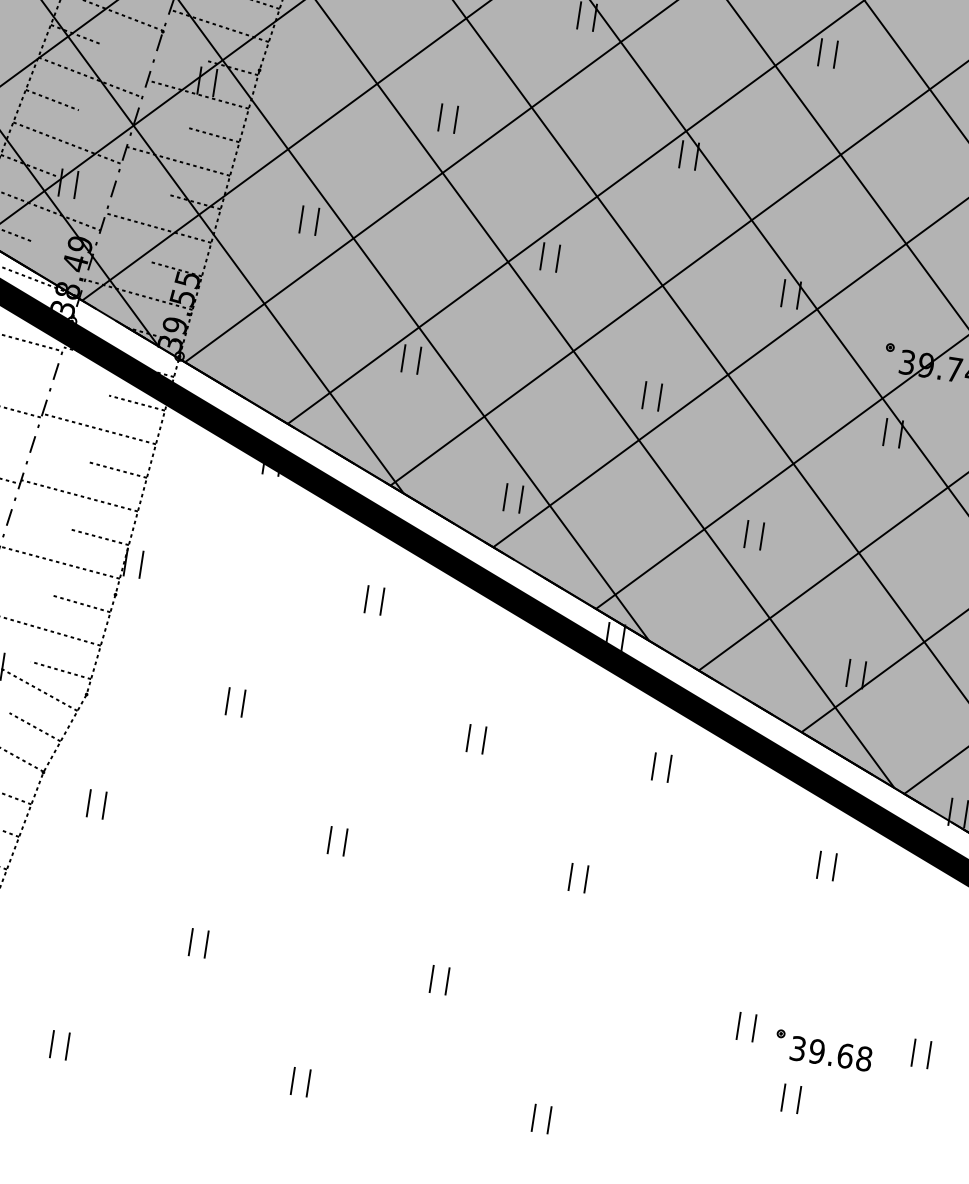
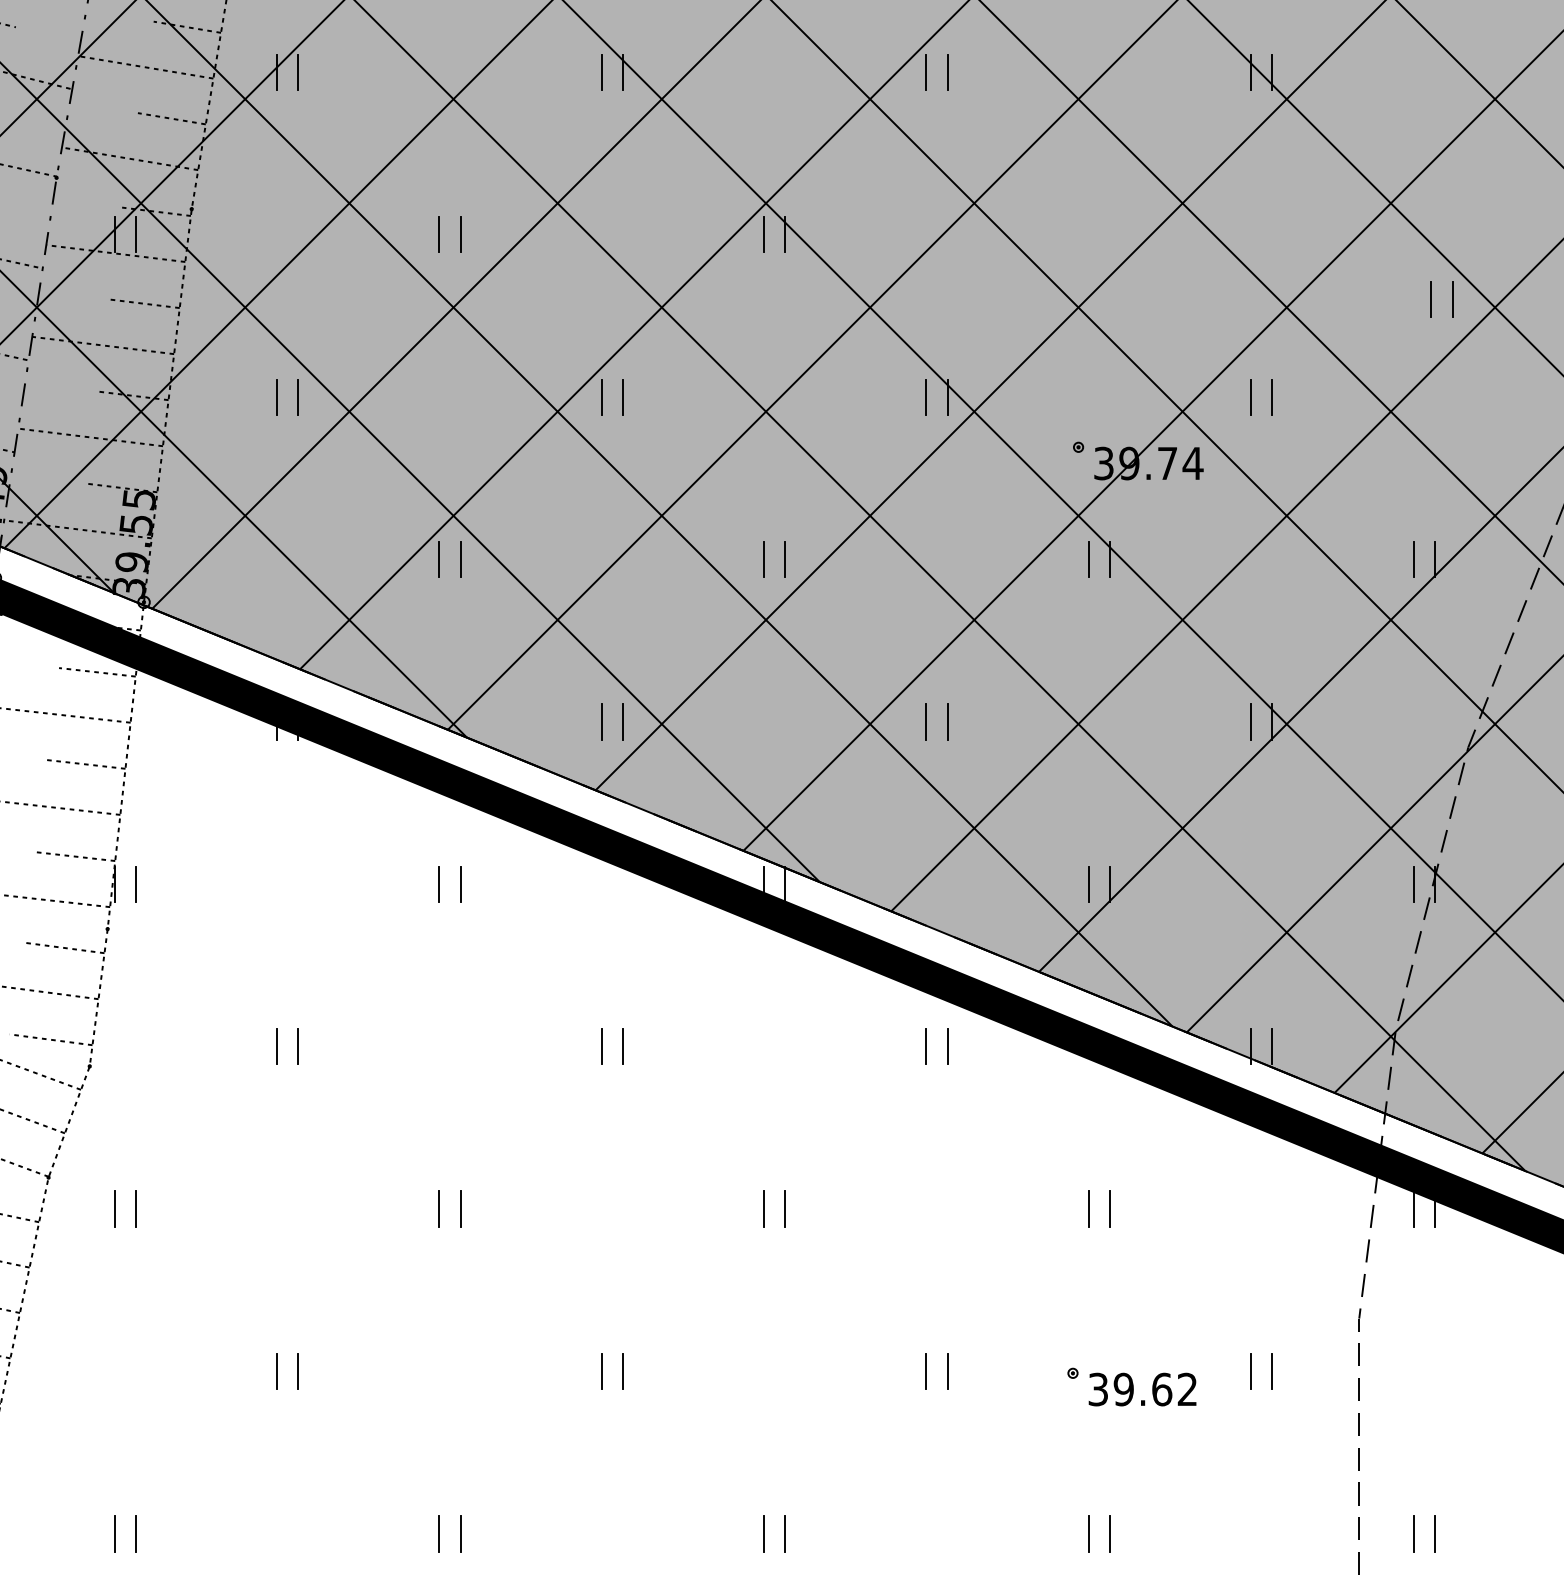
part: (653, 766) -> (926, 1046), moved
part: (819, 864) -> (1089, 1208), moved
part: (738, 1025) -> (926, 1371), moved
text: (864, 1058) -> (1187, 1389), 39.68 -> 39.62
part: (783, 1097) -> (1089, 1533), moved

